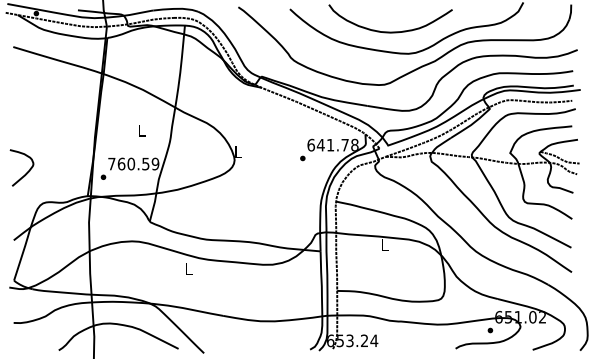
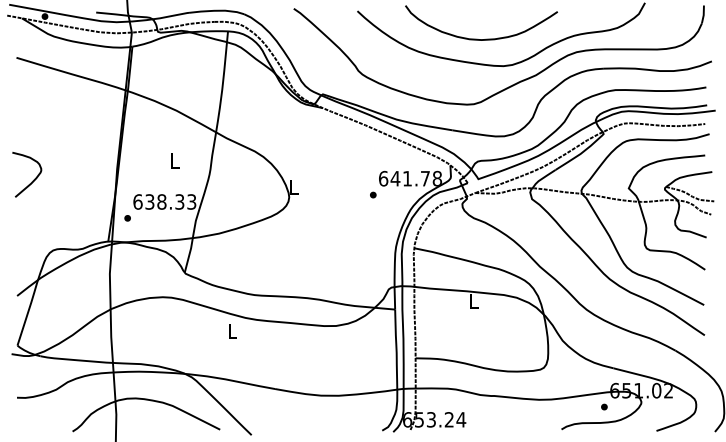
text: (133, 163) -> (164, 201), 760.59 -> 638.33
curve: (26, 172) -> (32, 180), moved

